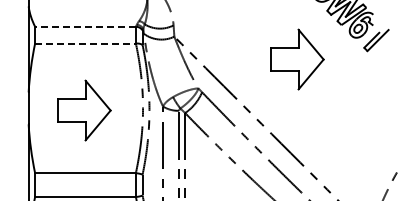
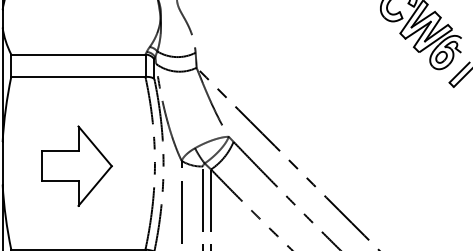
line: (85, 26) -> (78, 54), dashed -> solid
line: (86, 43) -> (79, 76), dashed -> solid
part: (297, 59) -> (360, 98), removed

